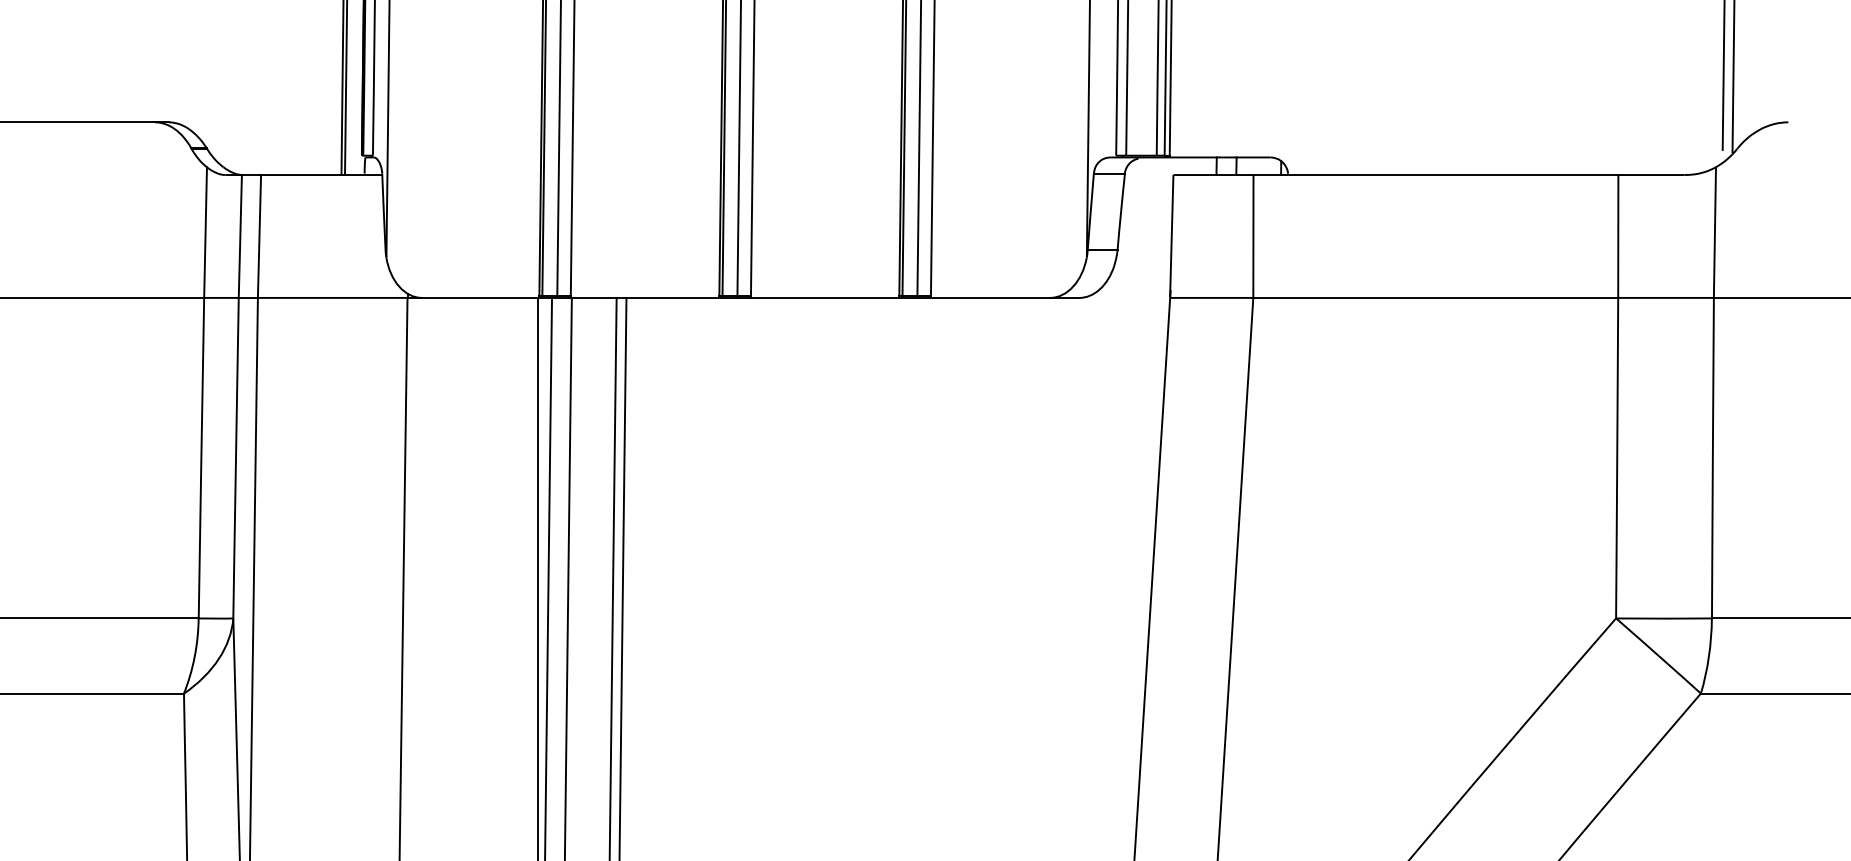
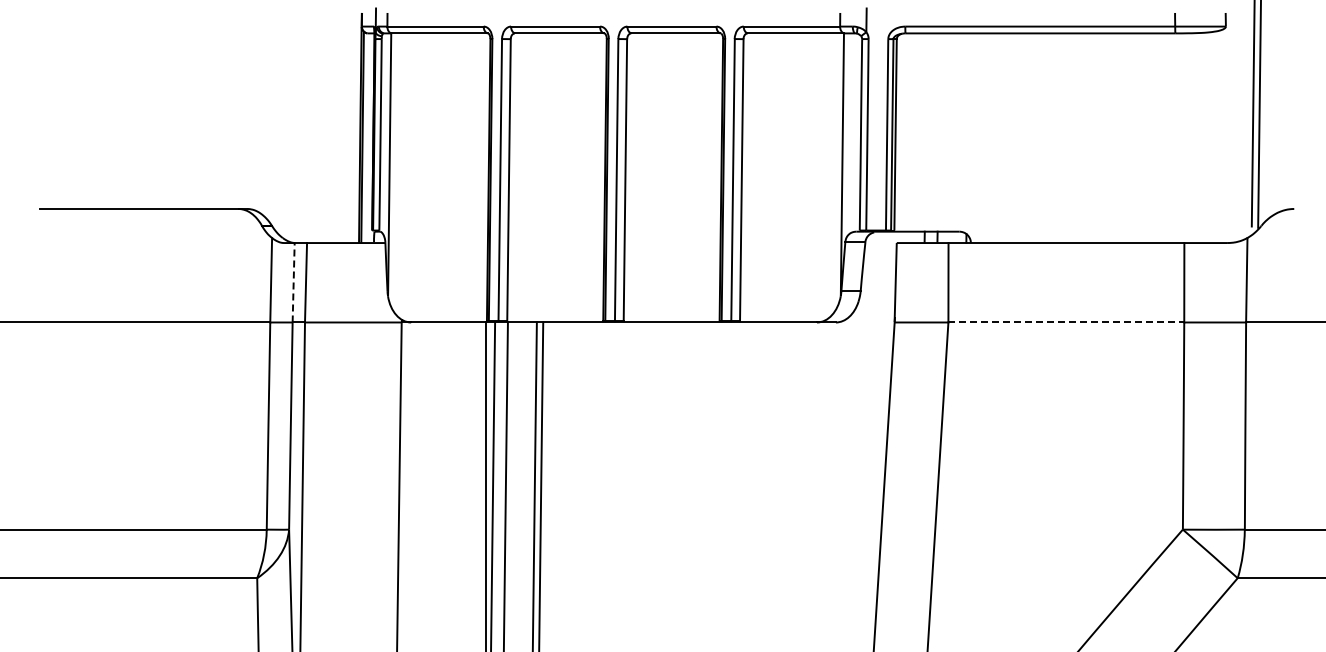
line: (240, 236) -> (293, 282), solid -> dashed
line: (1436, 297) -> (1066, 322), solid -> dashed

